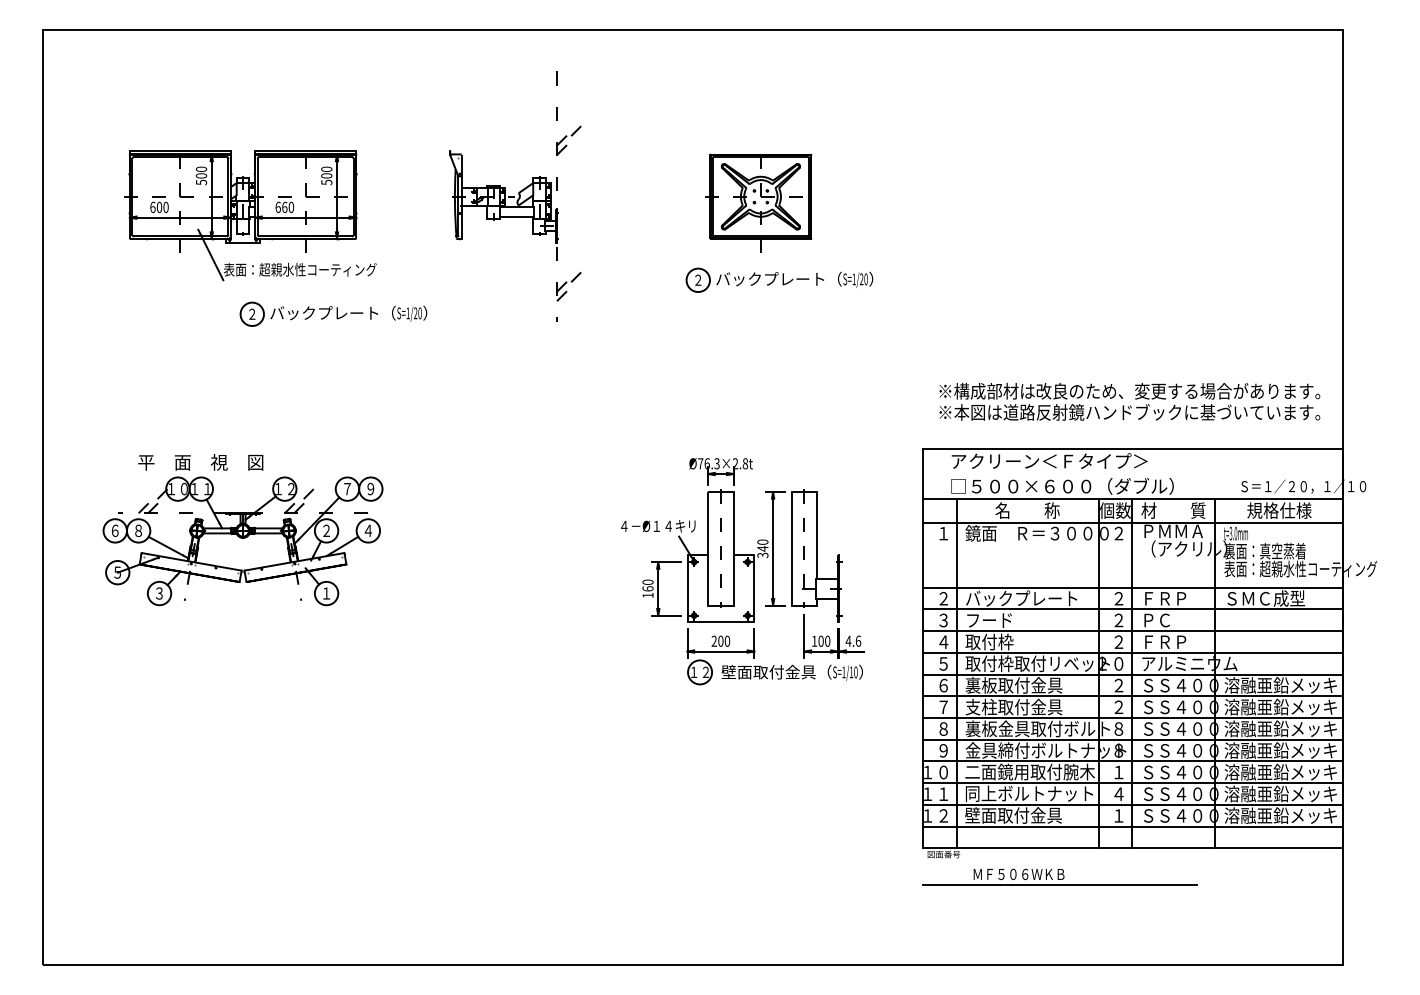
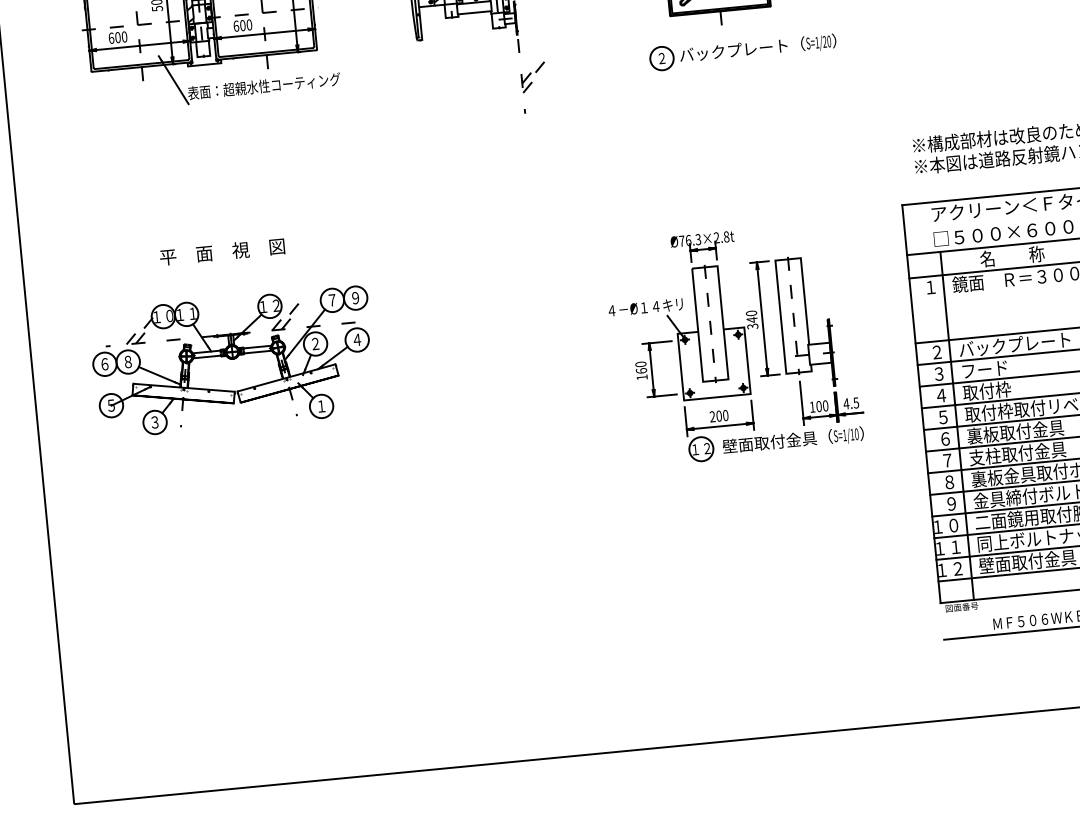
text: (284, 206) -> (242, 24), 660 -> 600
part: (333, 313) -> (301, 126), removed
text: (200, 462) -> (222, 252), moved
text: (858, 640) -> (856, 402), 4.6 -> 4.5

